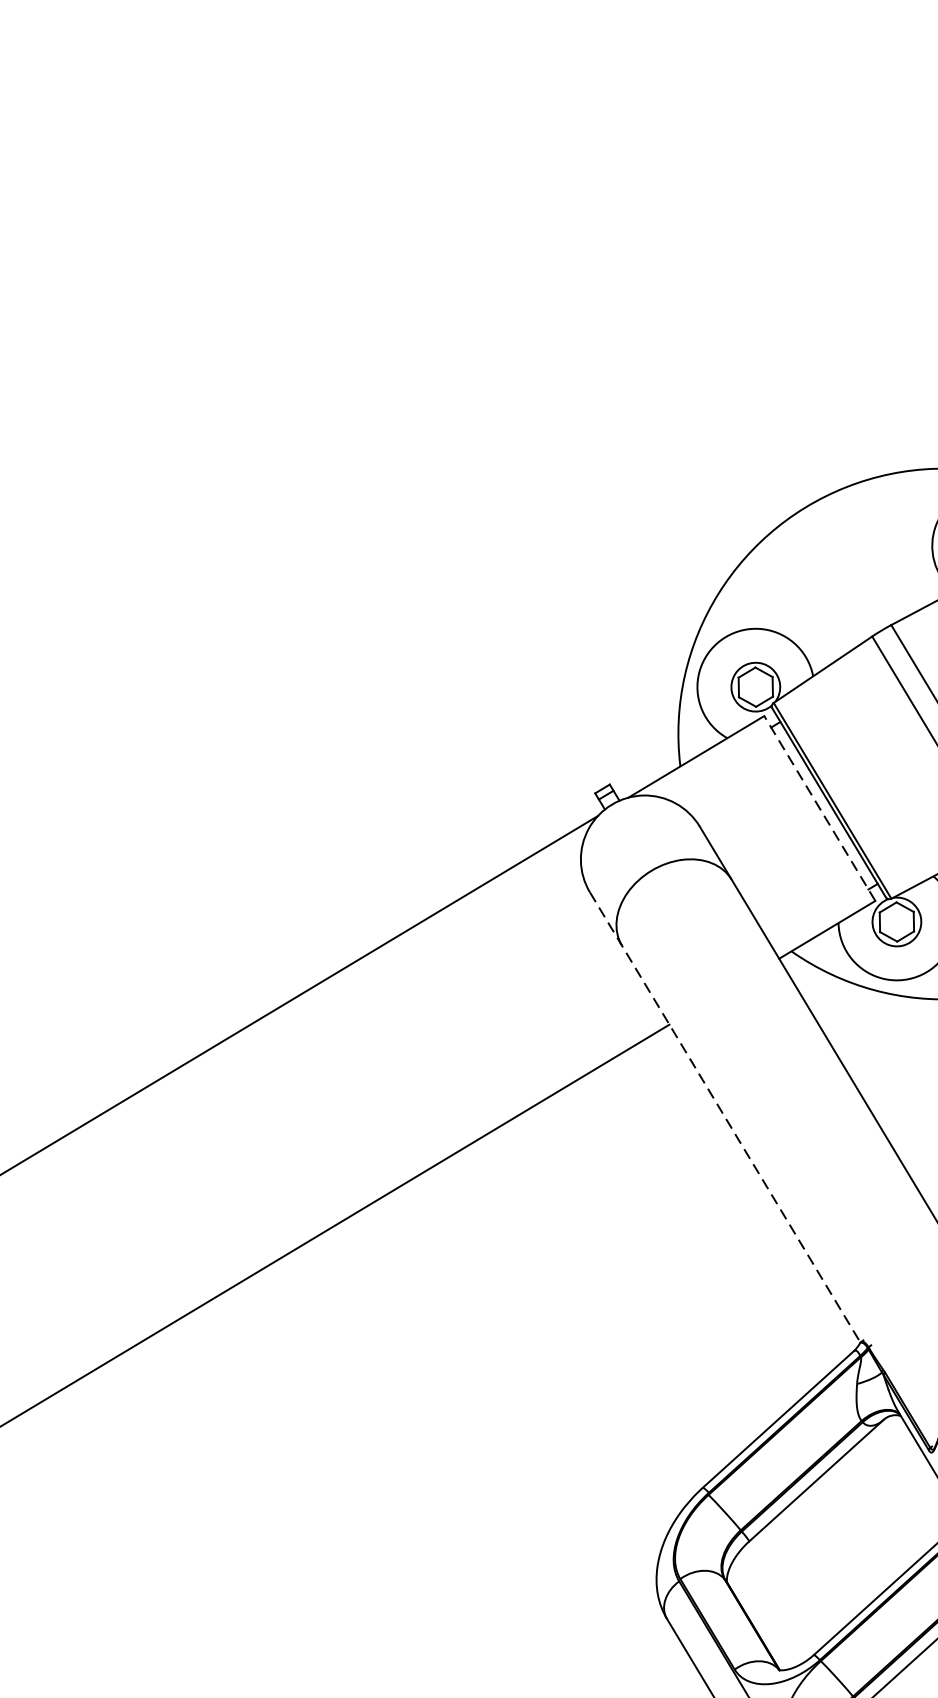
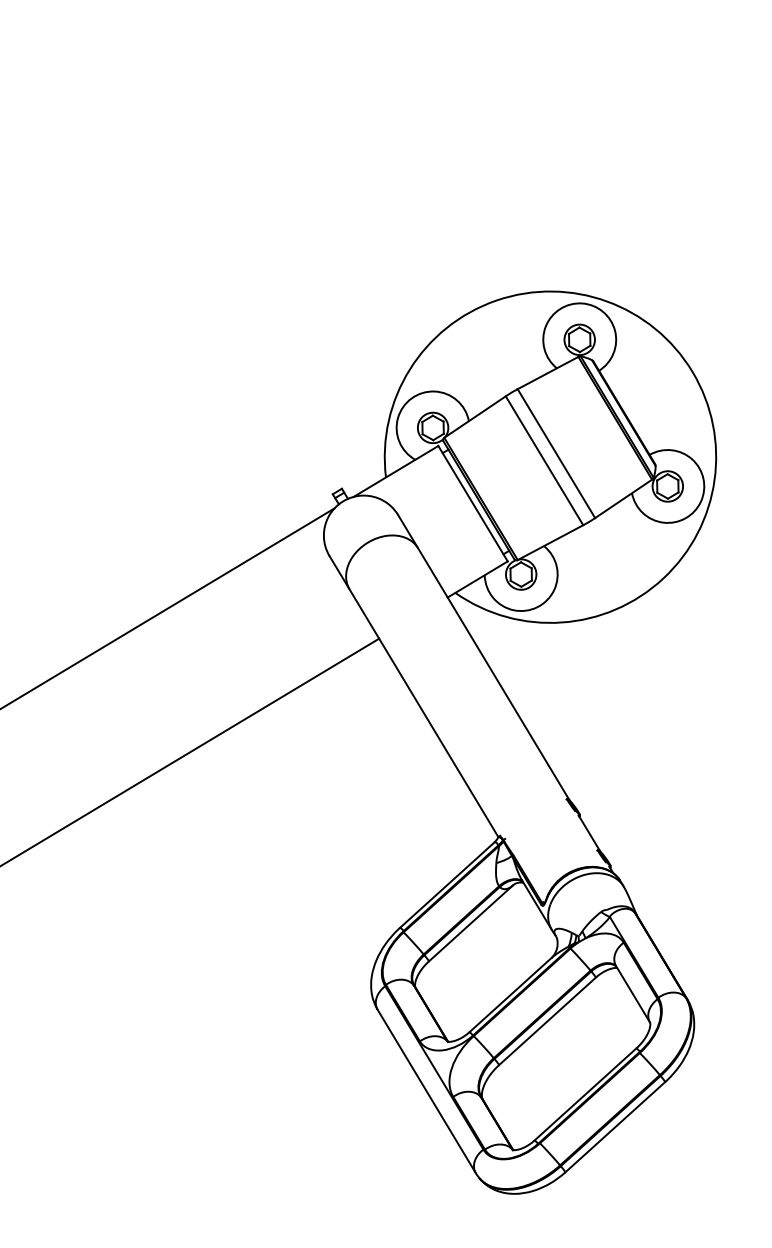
line: (818, 808) -> (472, 503), dashed -> solid
line: (726, 1117) -> (414, 696), dashed -> solid

